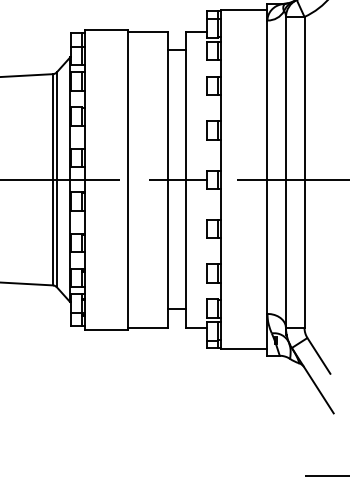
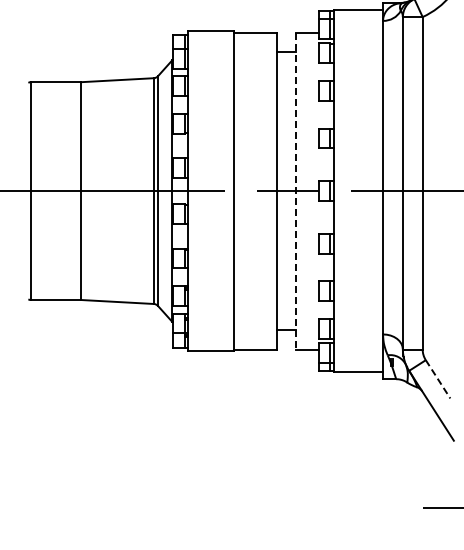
line: (185, 180) -> (295, 191), solid -> dashed
line: (319, 356) -> (438, 379), solid -> dashed

